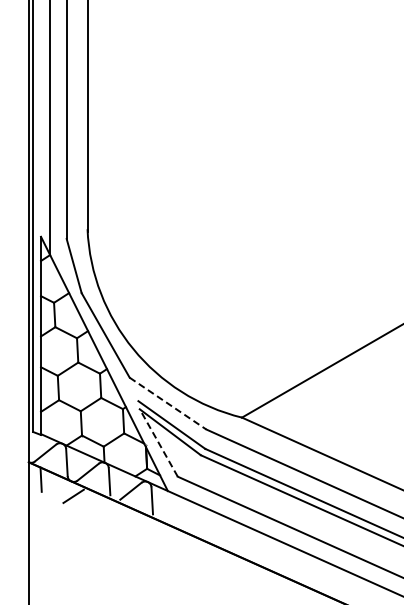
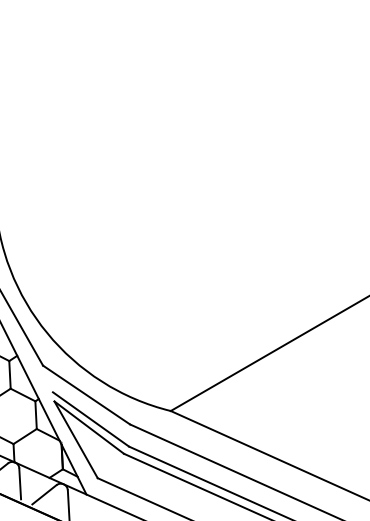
line: (168, 403) -> (87, 394), dashed -> solid
line: (158, 442) -> (75, 439), dashed -> solid

